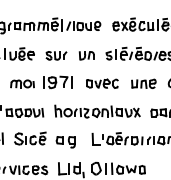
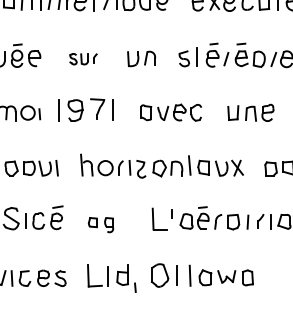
part: (56, 55) -> (83, 58), size x0.7
part: (65, 142) -> (100, 225), size x0.7

